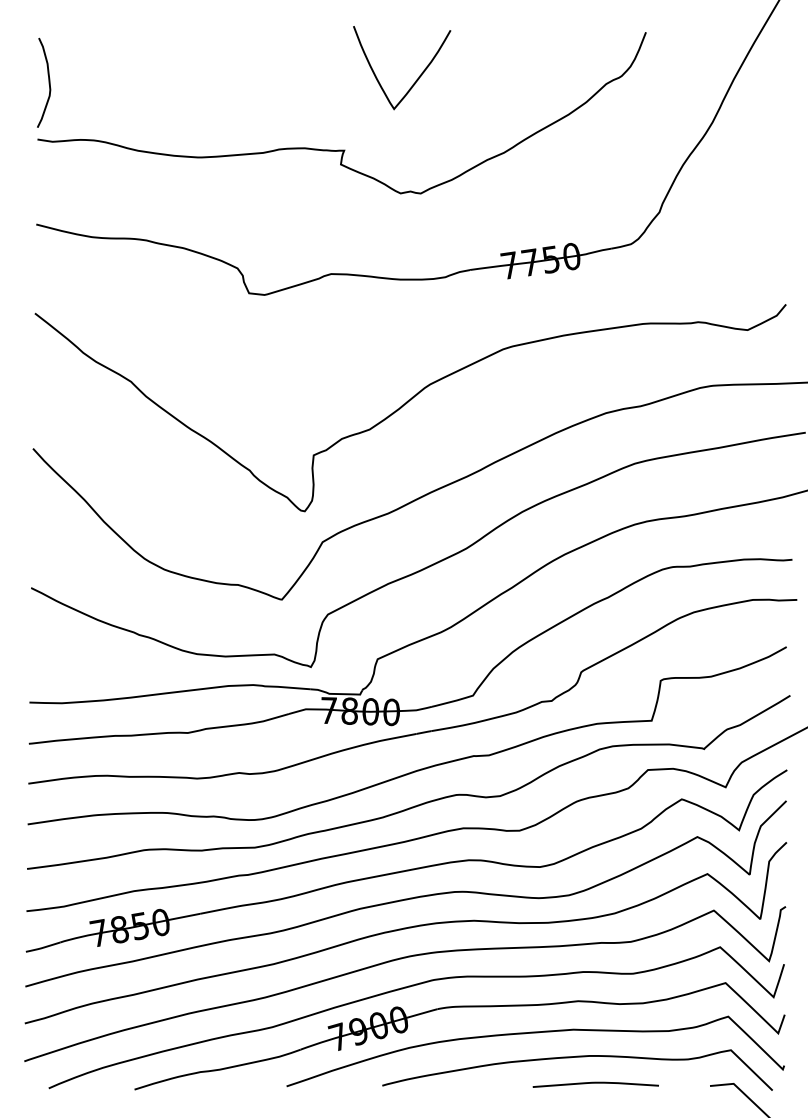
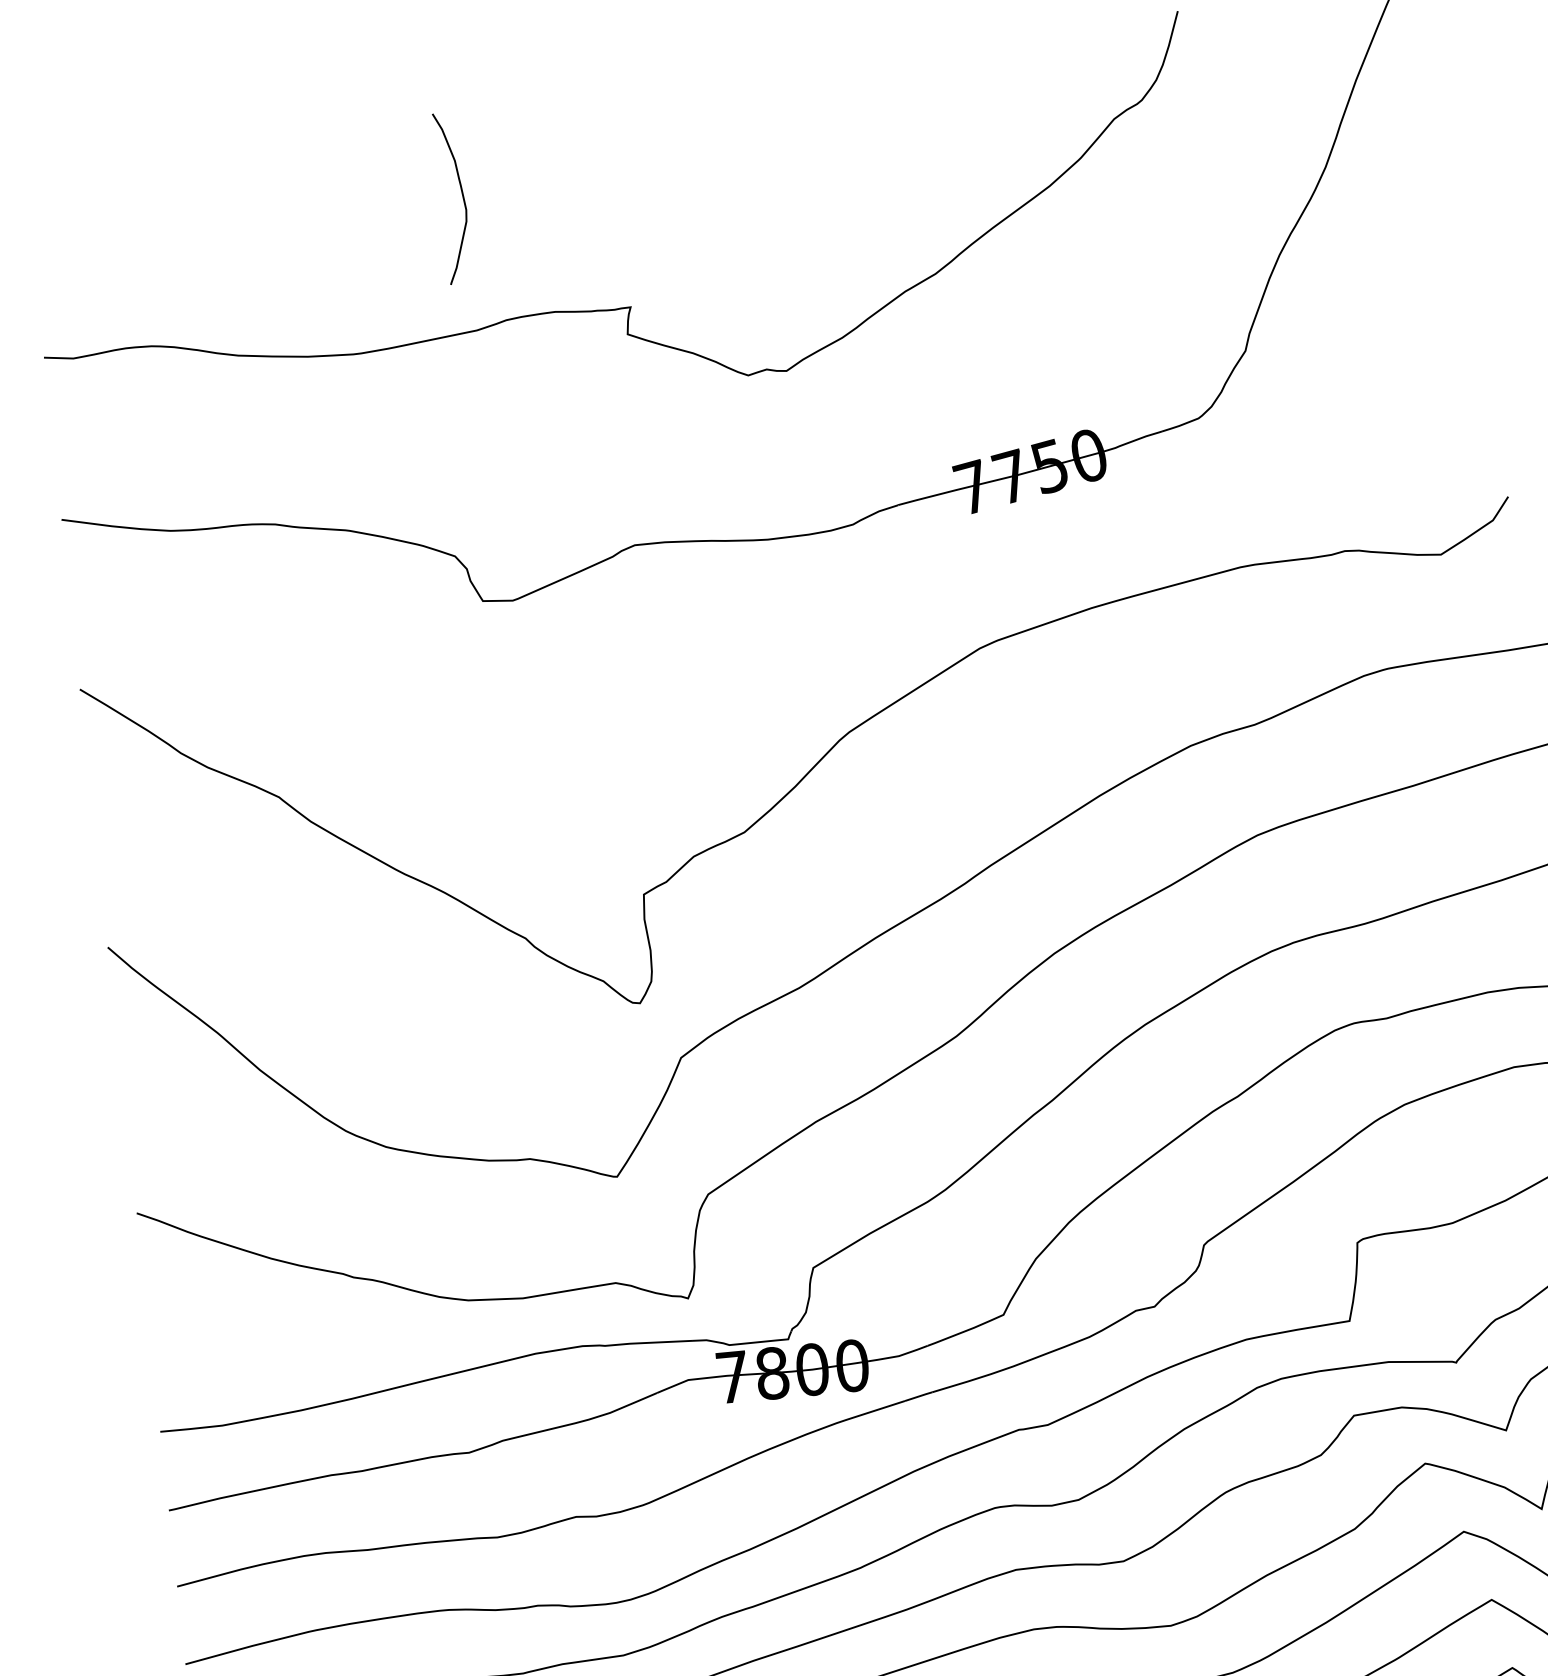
curve: (415, 80) -> (750, 156), removed
curve: (48, 82) -> (461, 196), moved

